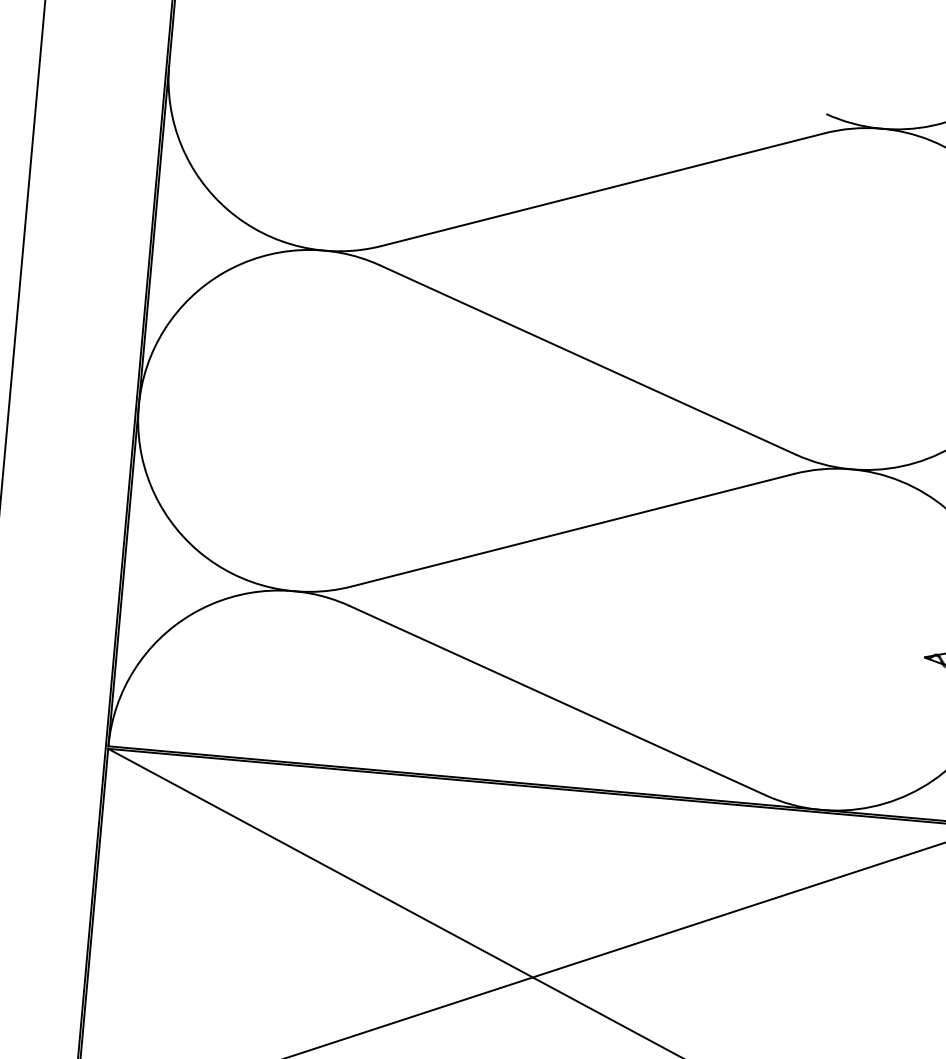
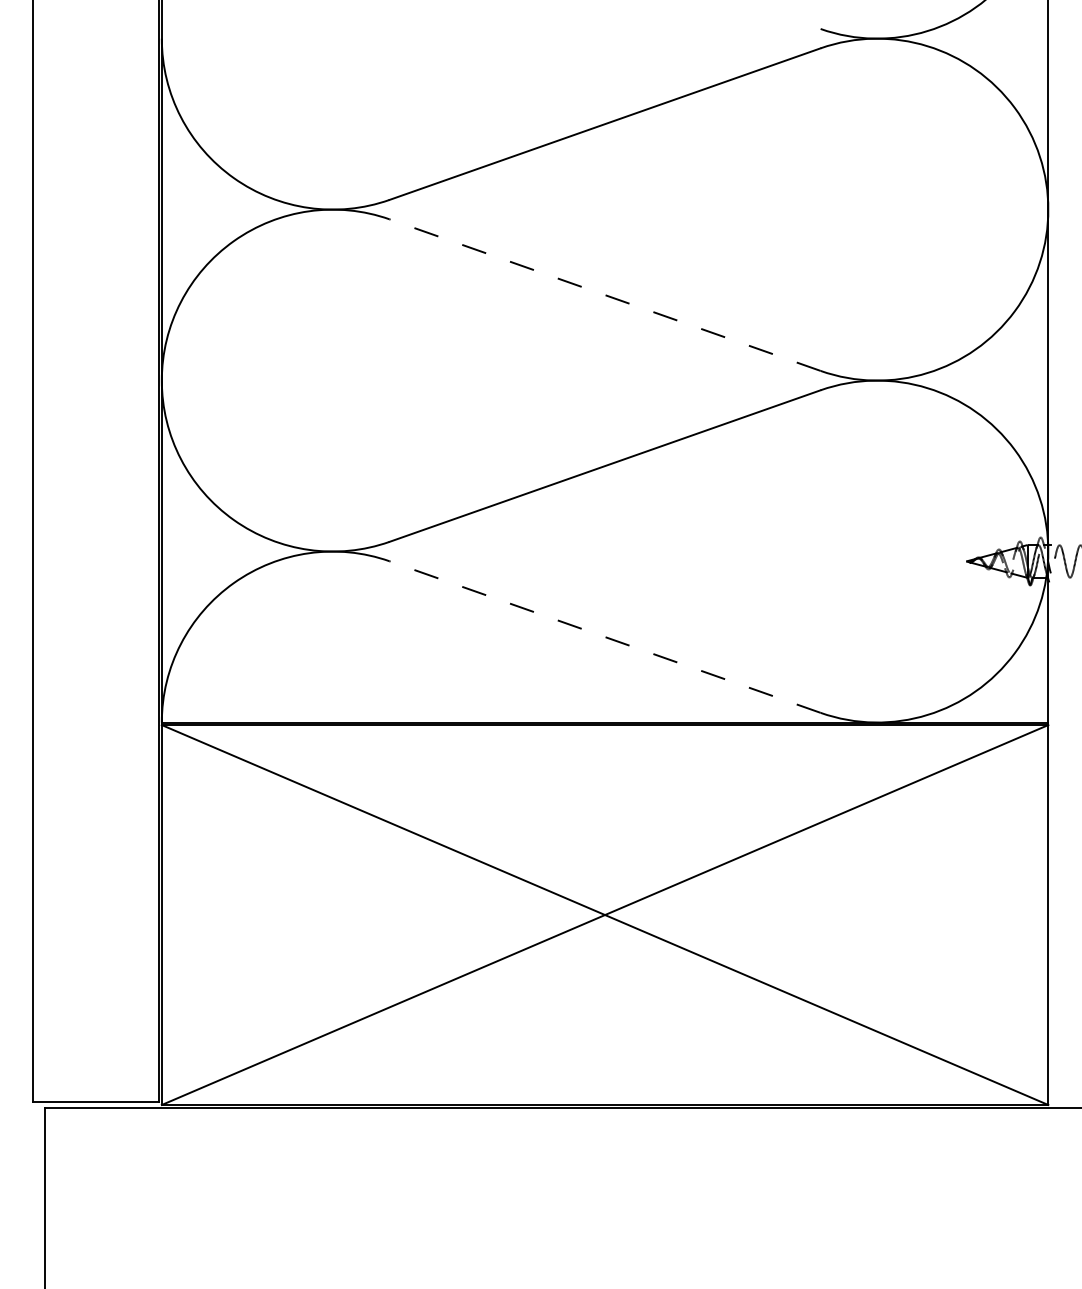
line: (588, 360) -> (605, 295), solid -> dashed
line: (557, 701) -> (605, 637), solid -> dashed

